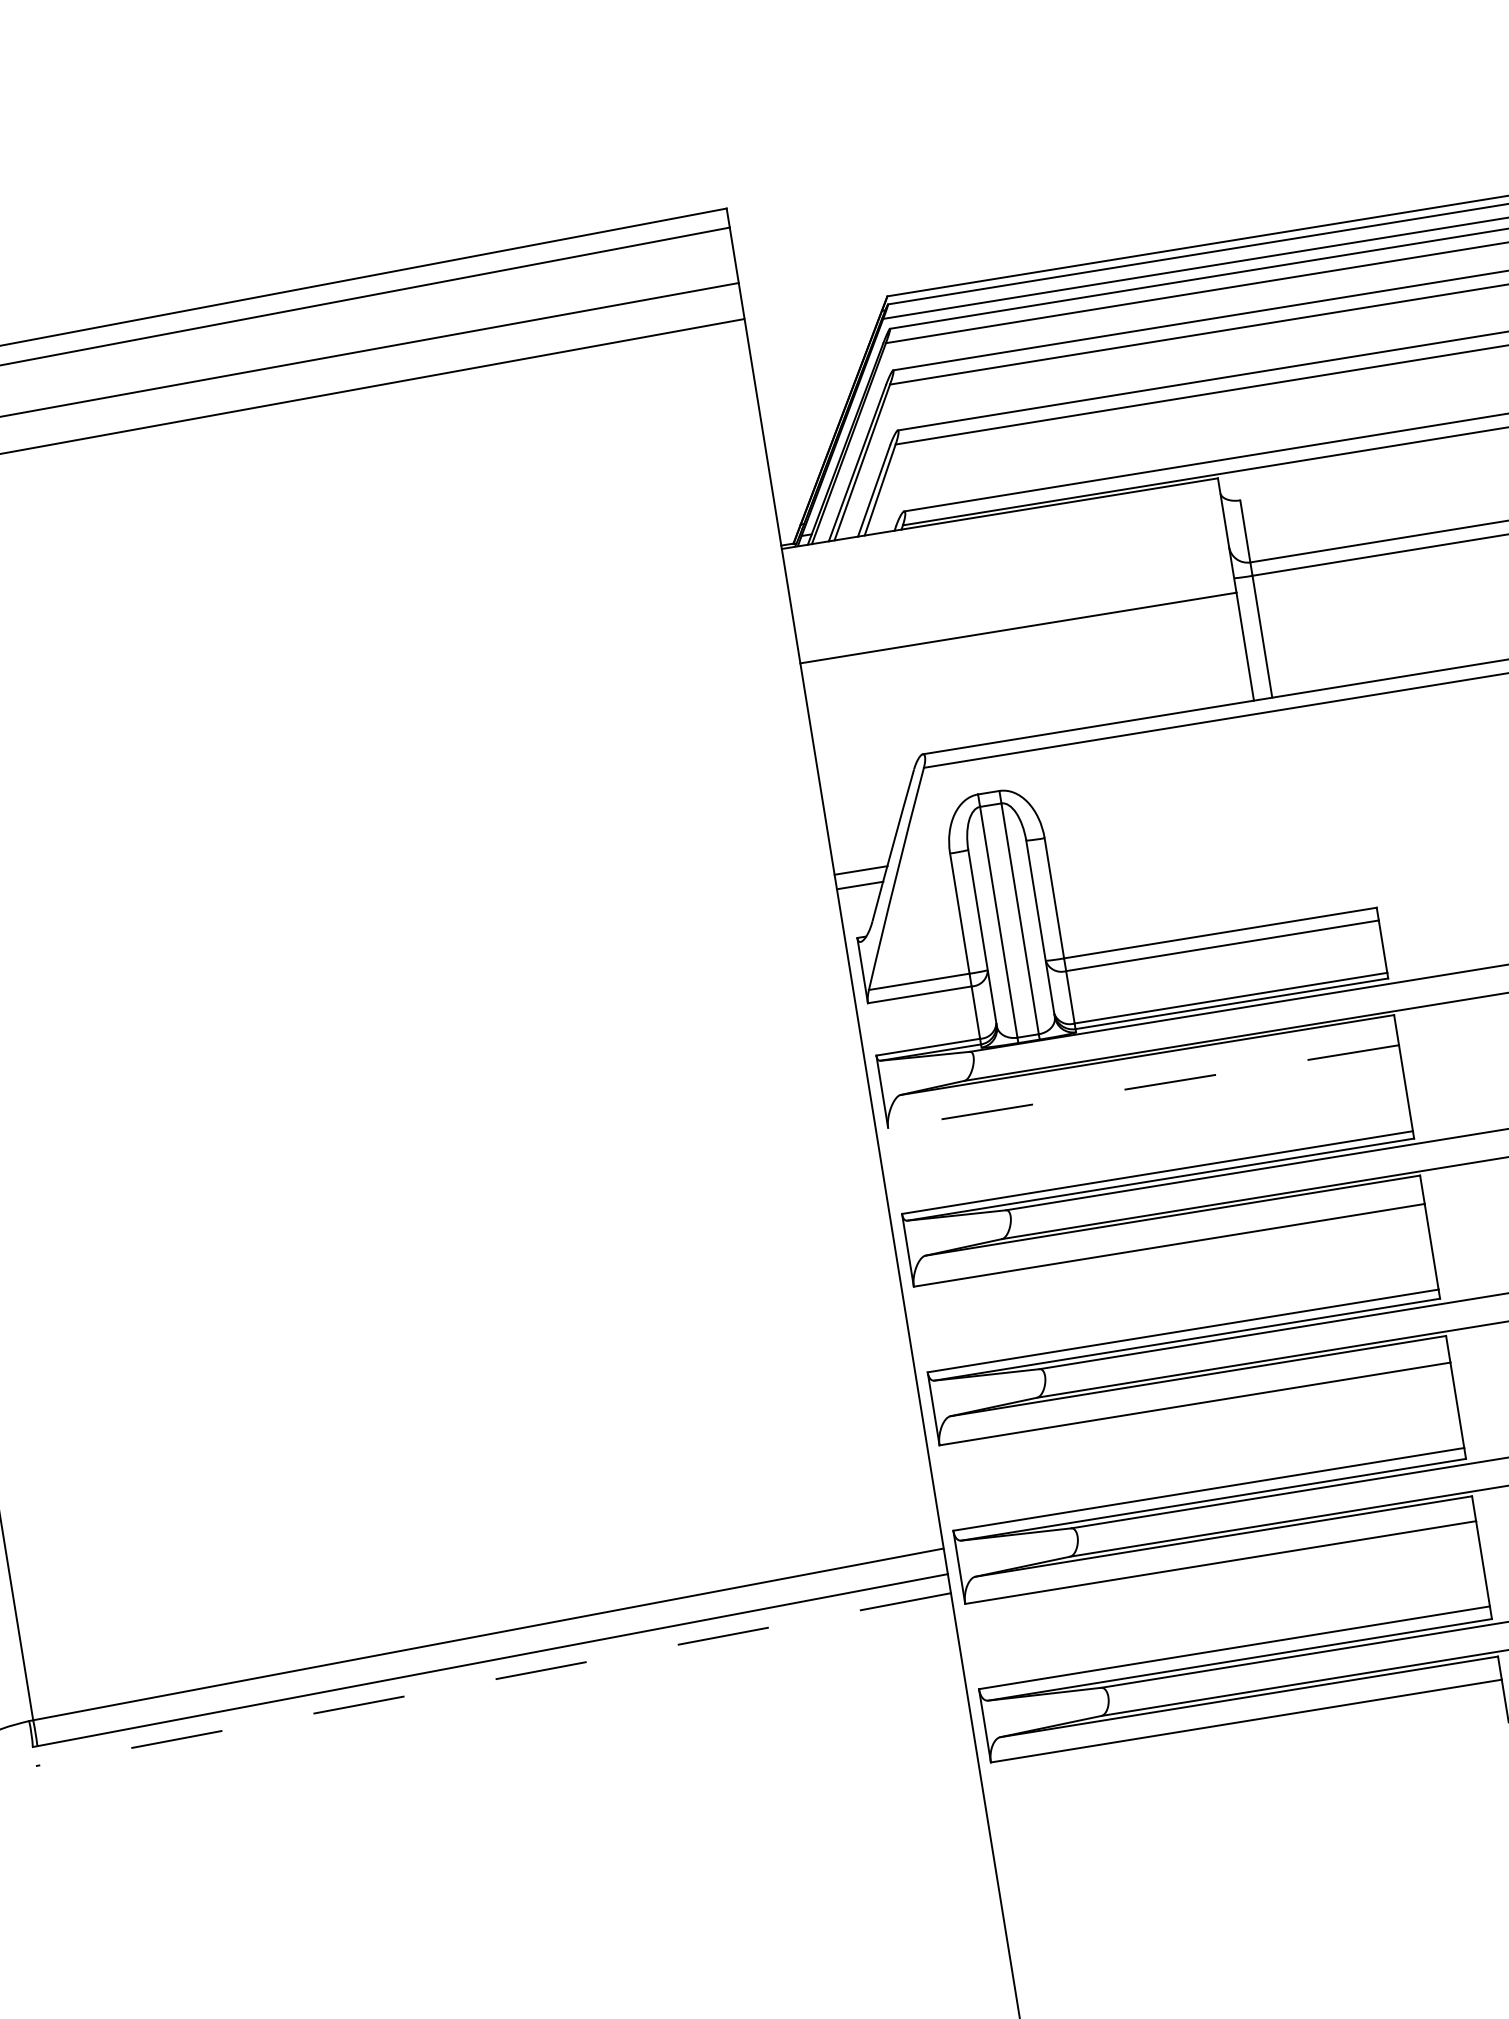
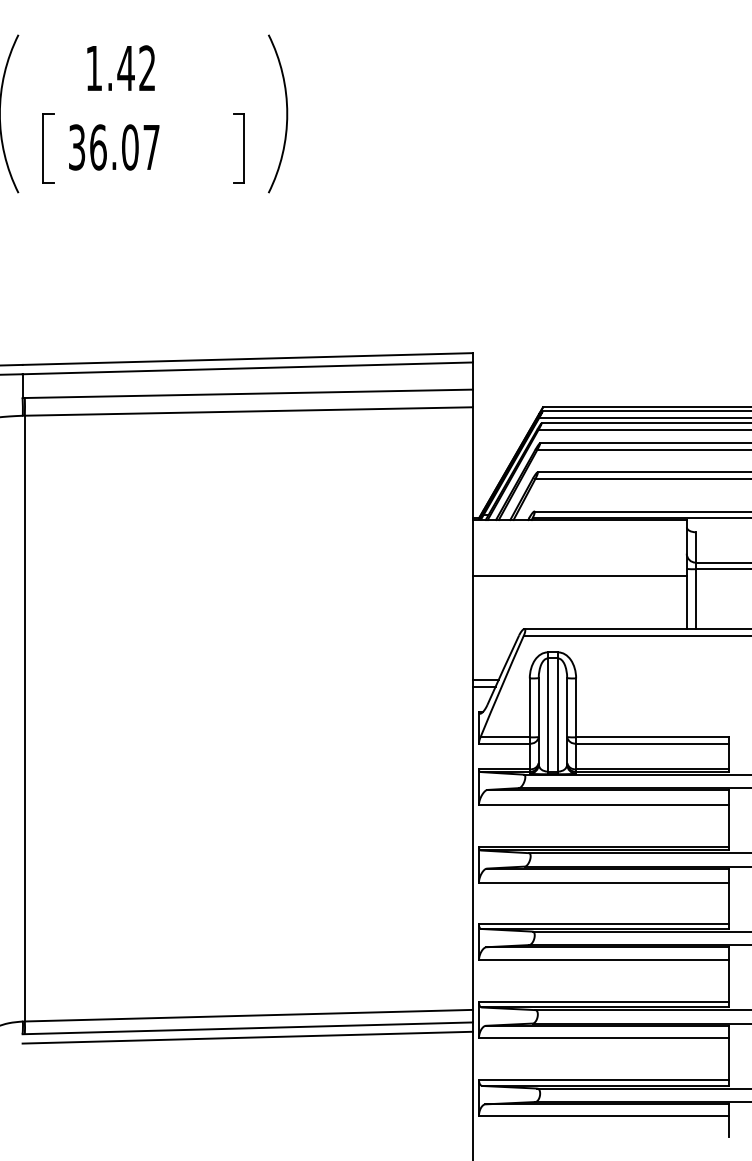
line: (1142, 1086) -> (603, 804), dashed -> solid
line: (492, 1679) -> (247, 1037), dashed -> solid

